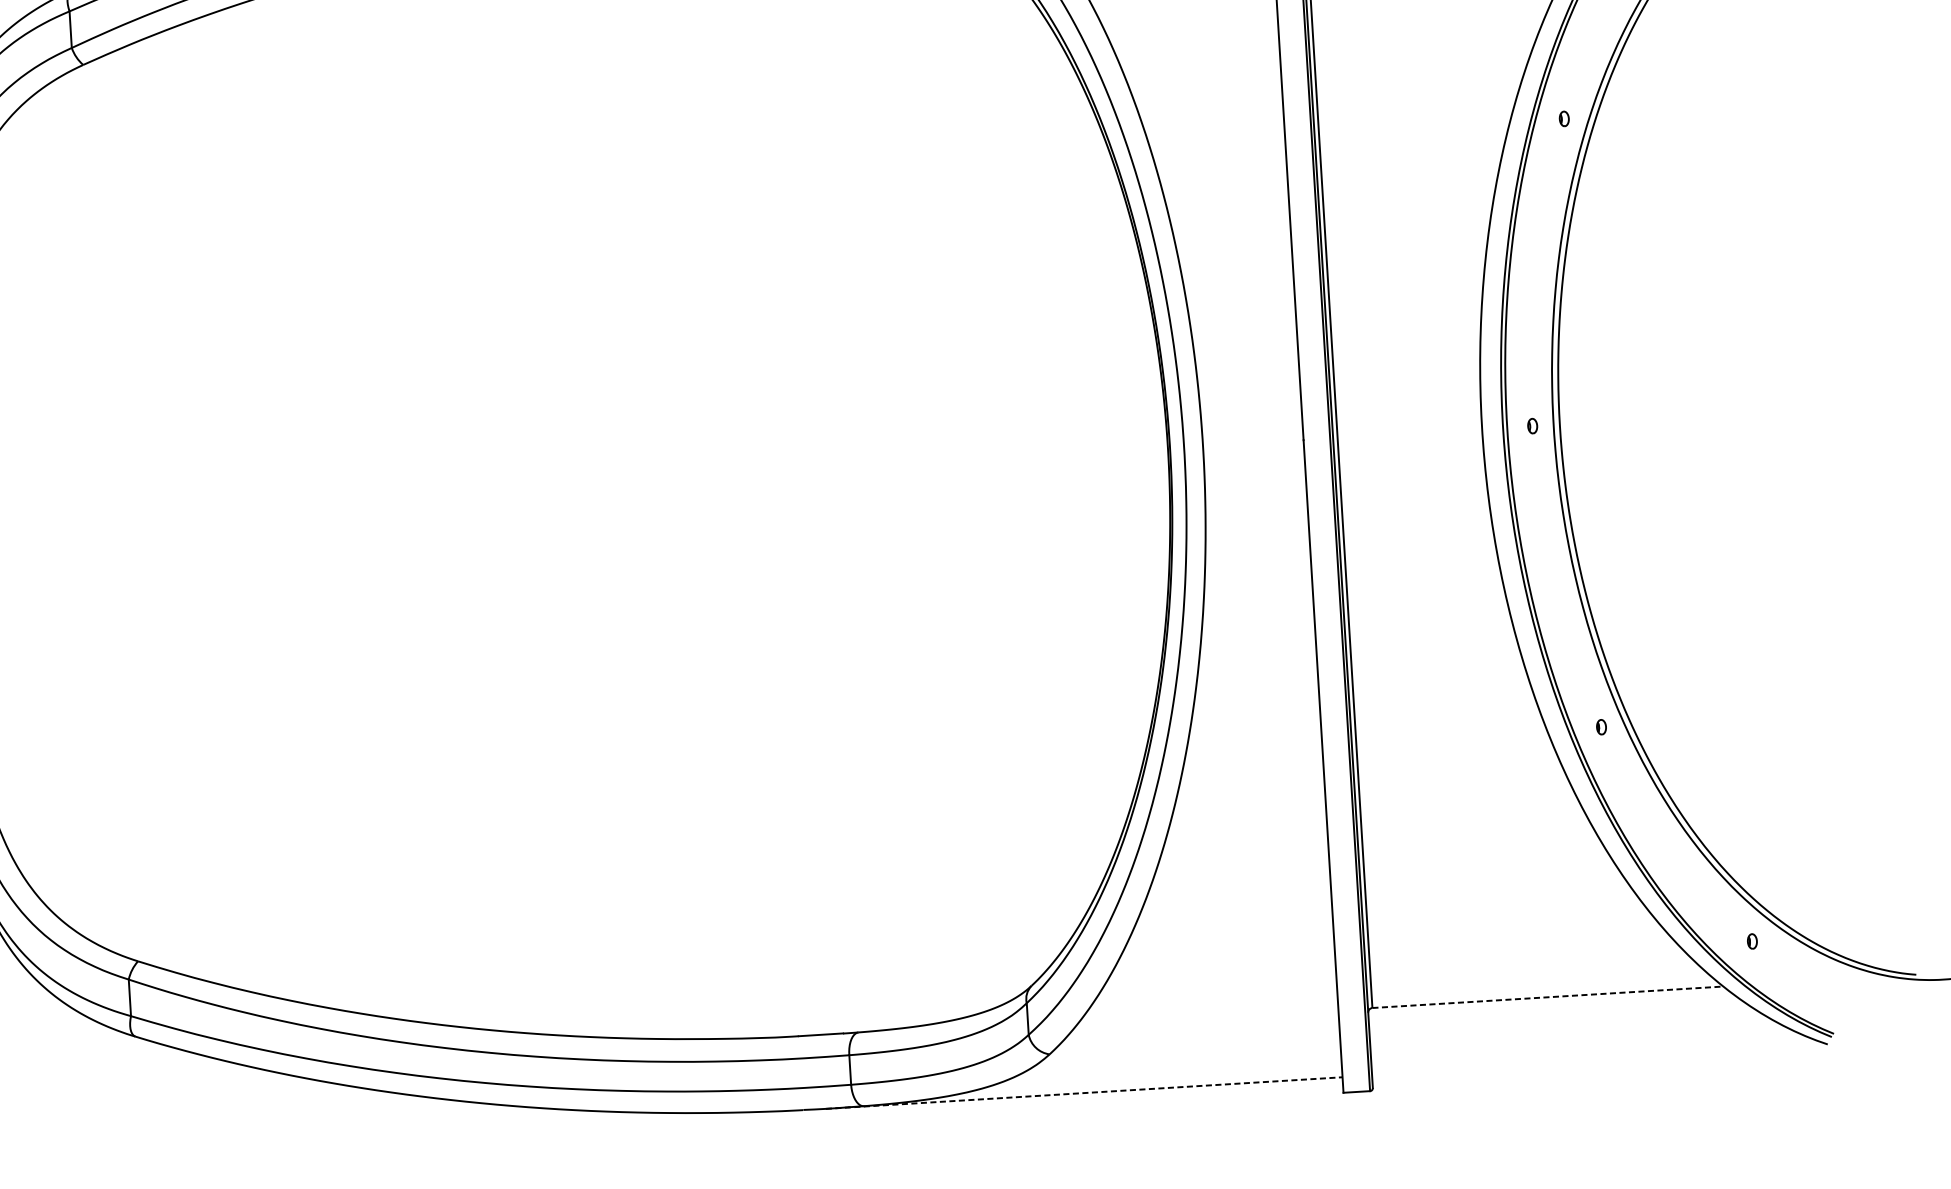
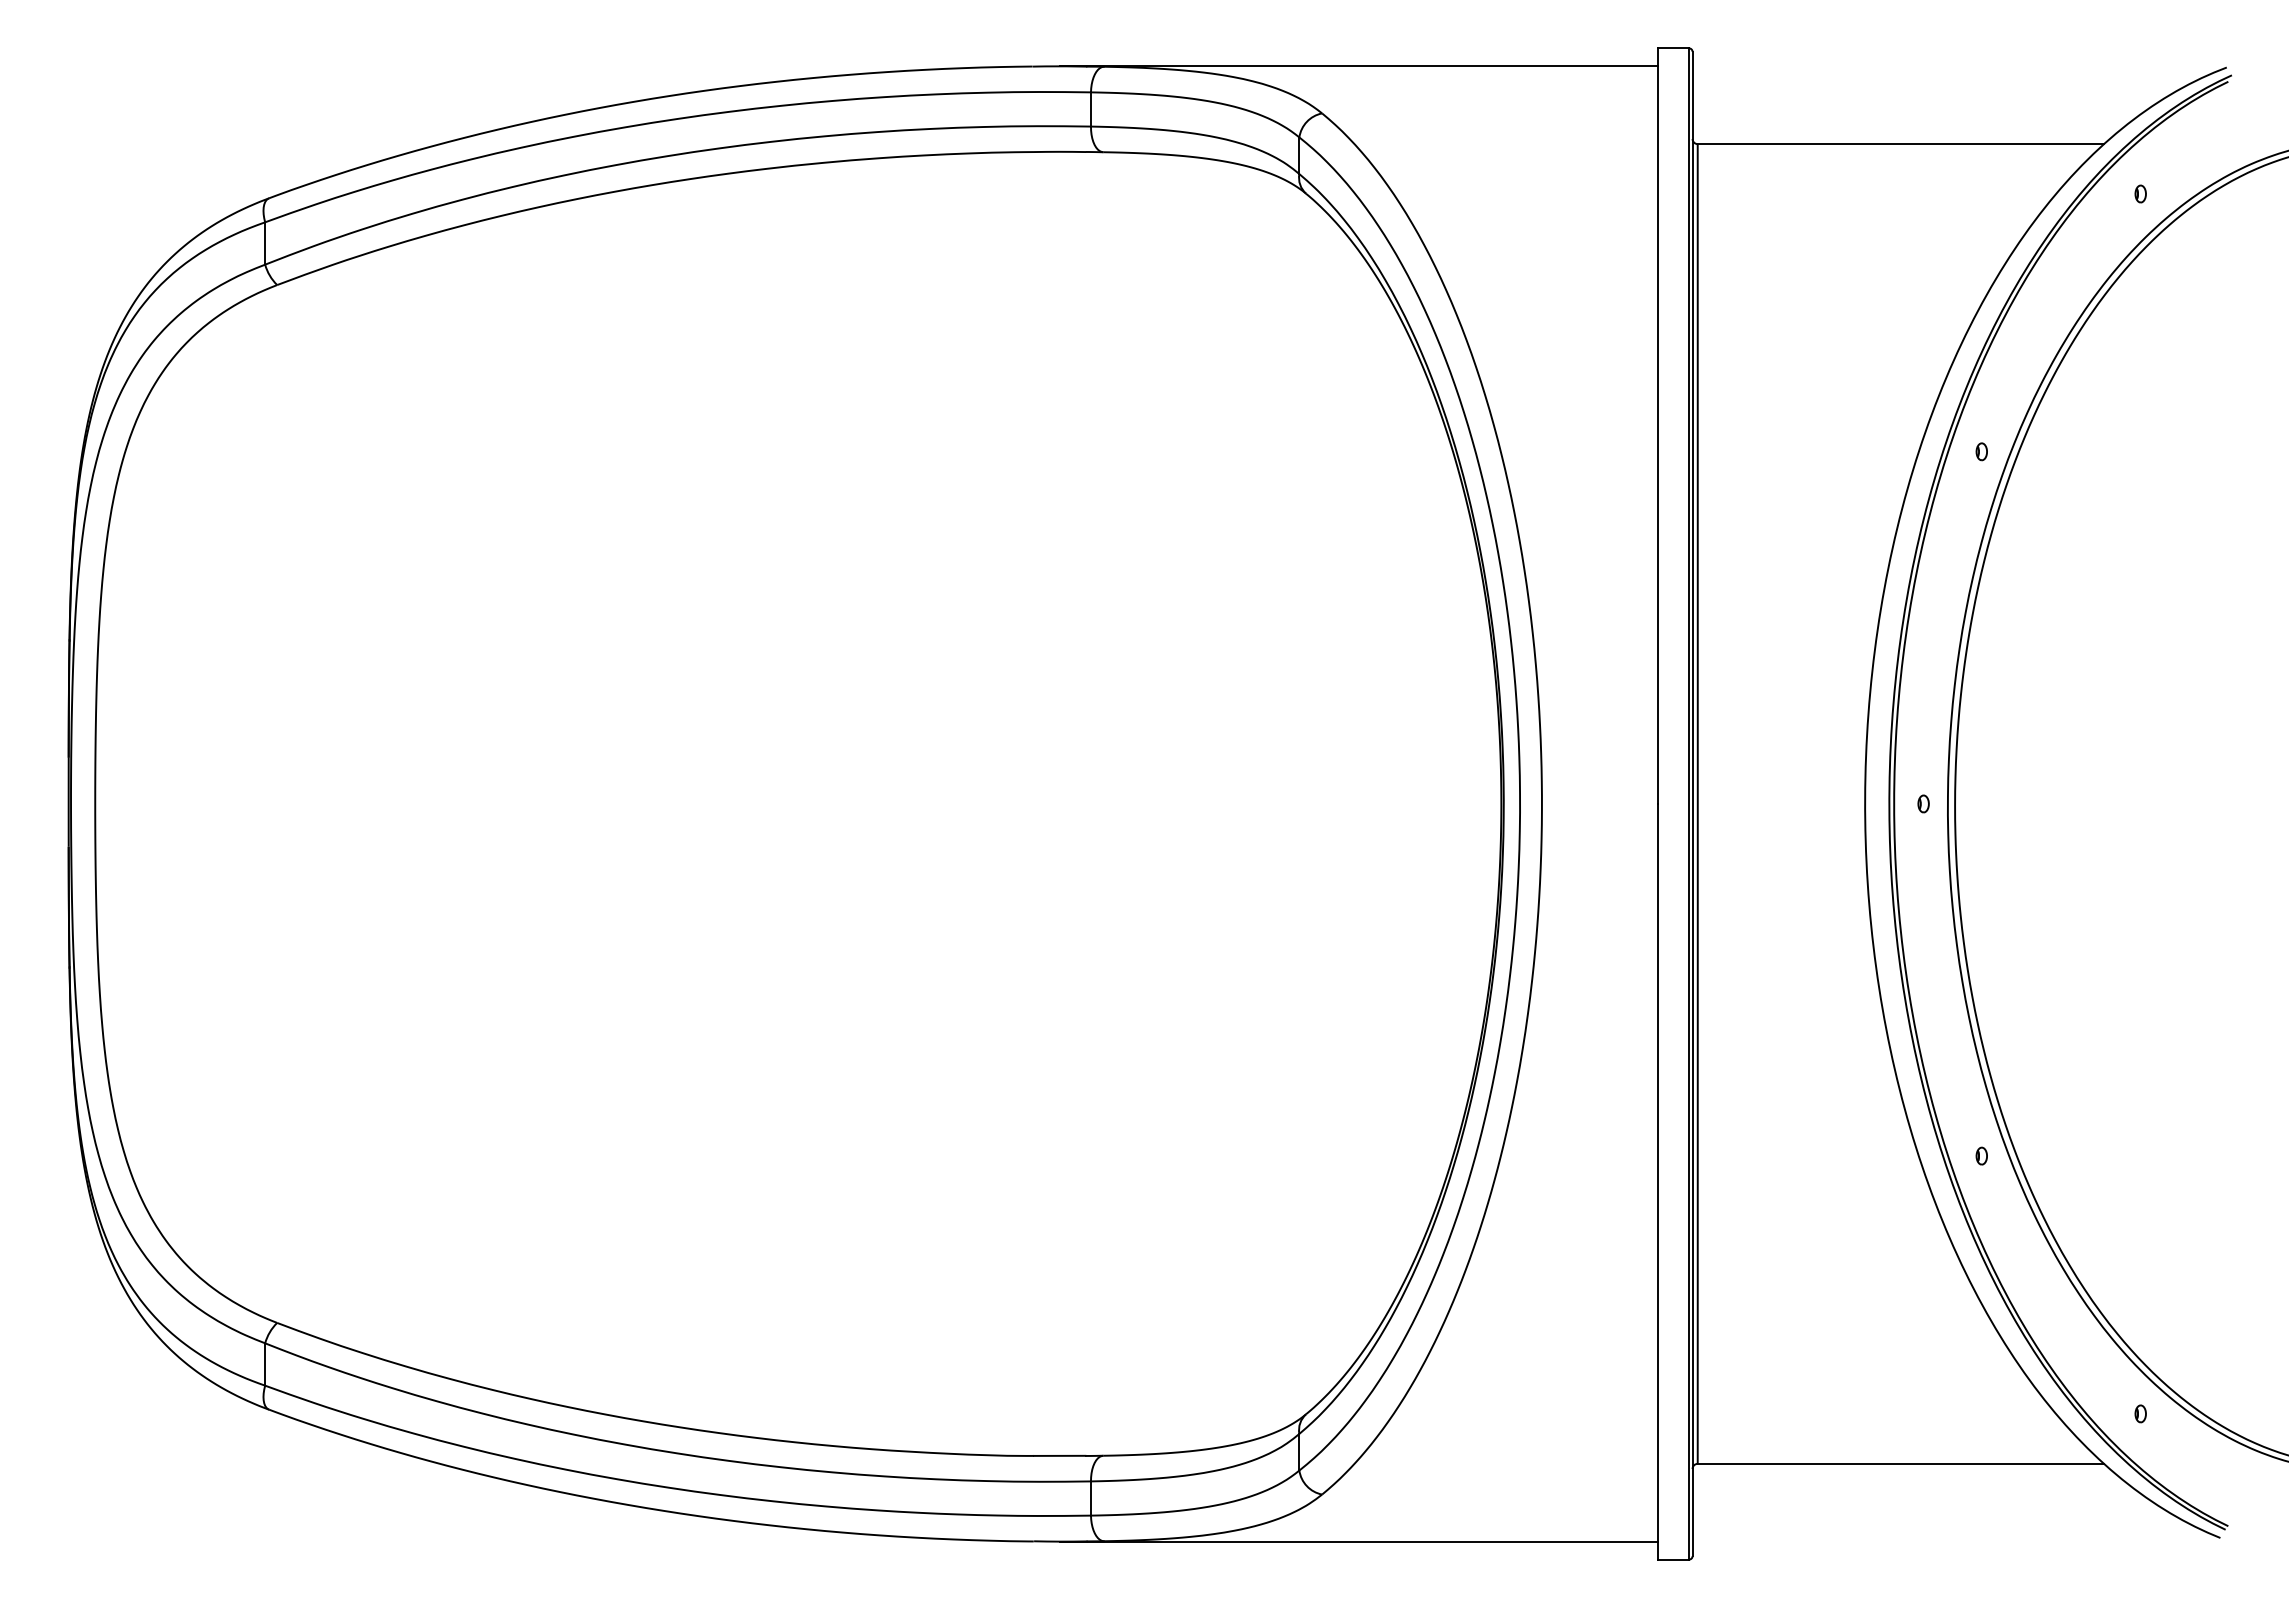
line: (1548, 996) -> (1901, 1463), dashed -> solid
line: (1084, 1092) -> (1359, 1541), dashed -> solid

